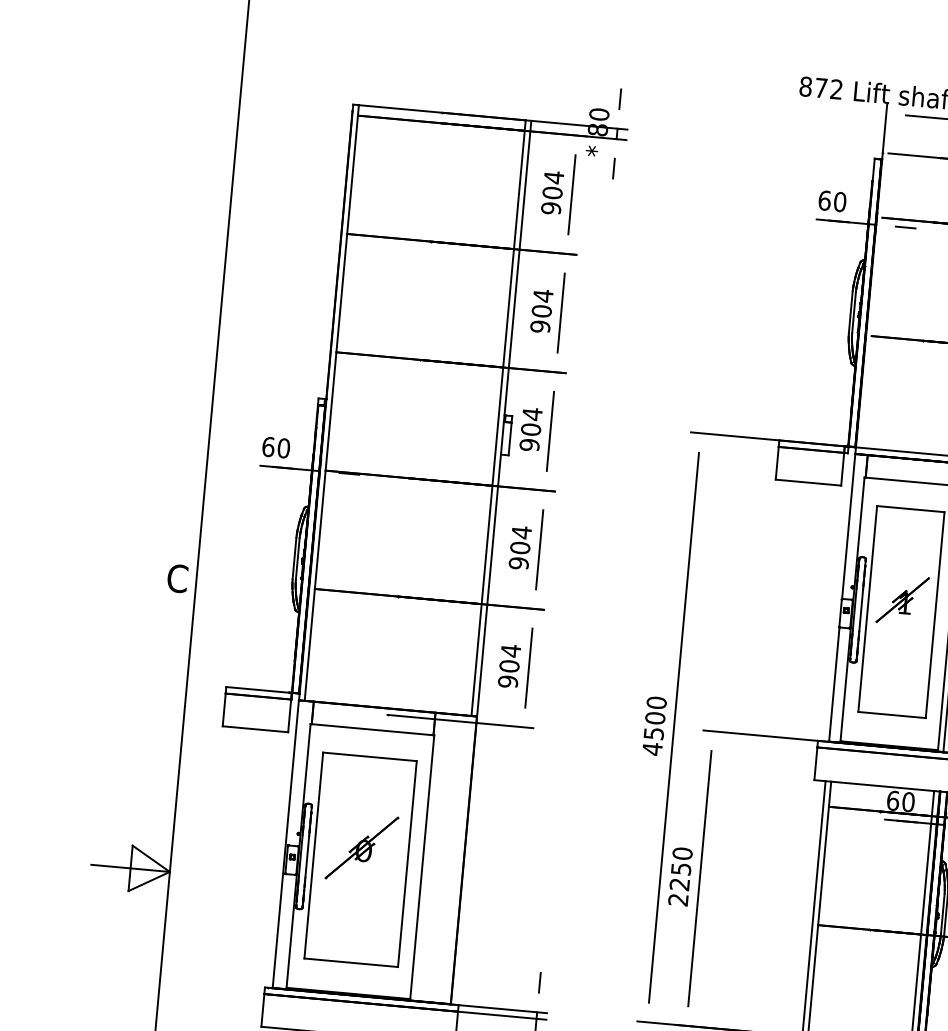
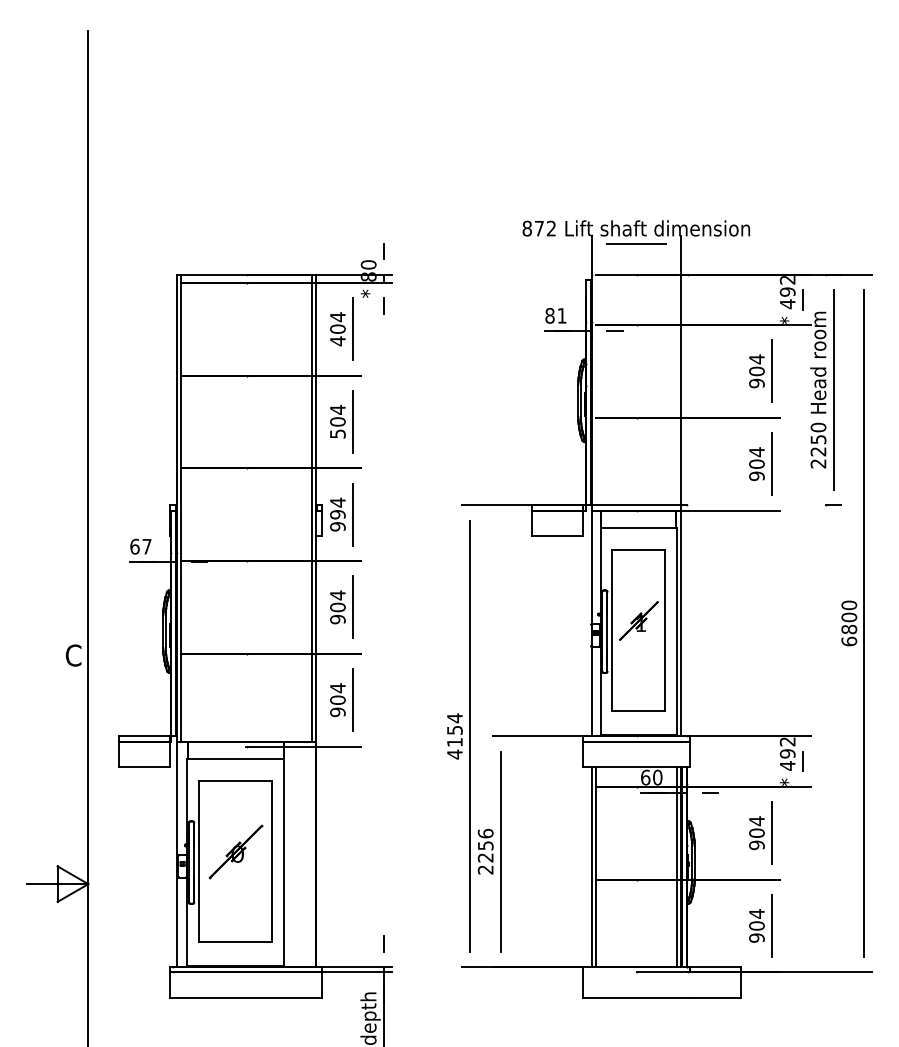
text: (831, 200) -> (555, 315), 60 -> 81
text: (550, 208) -> (337, 341), 904 -> 404
text: (539, 326) -> (337, 433), 904 -> 504
text: (530, 429) -> (337, 514), 904 -> 994
text: (283, 448) -> (146, 546), 60 -> 67
text: (654, 717) -> (454, 729), 4500 -> 4154
text: (682, 853) -> (485, 833), 2250 -> 2256

